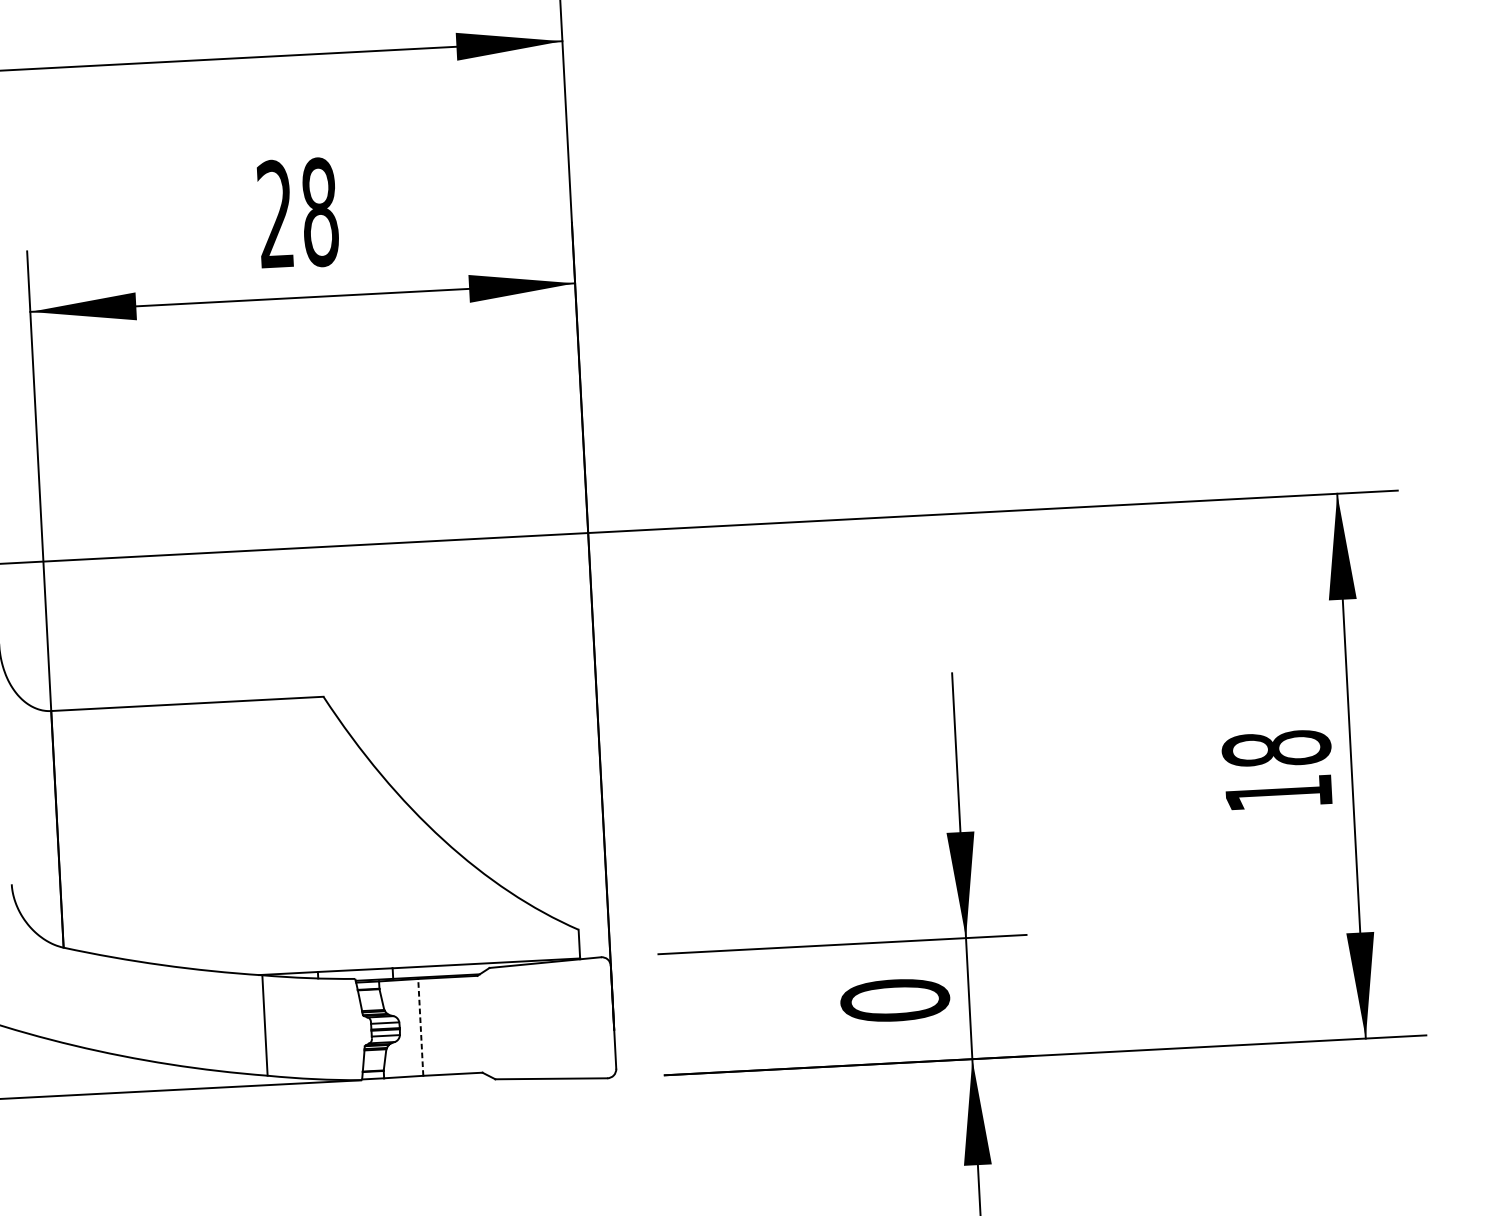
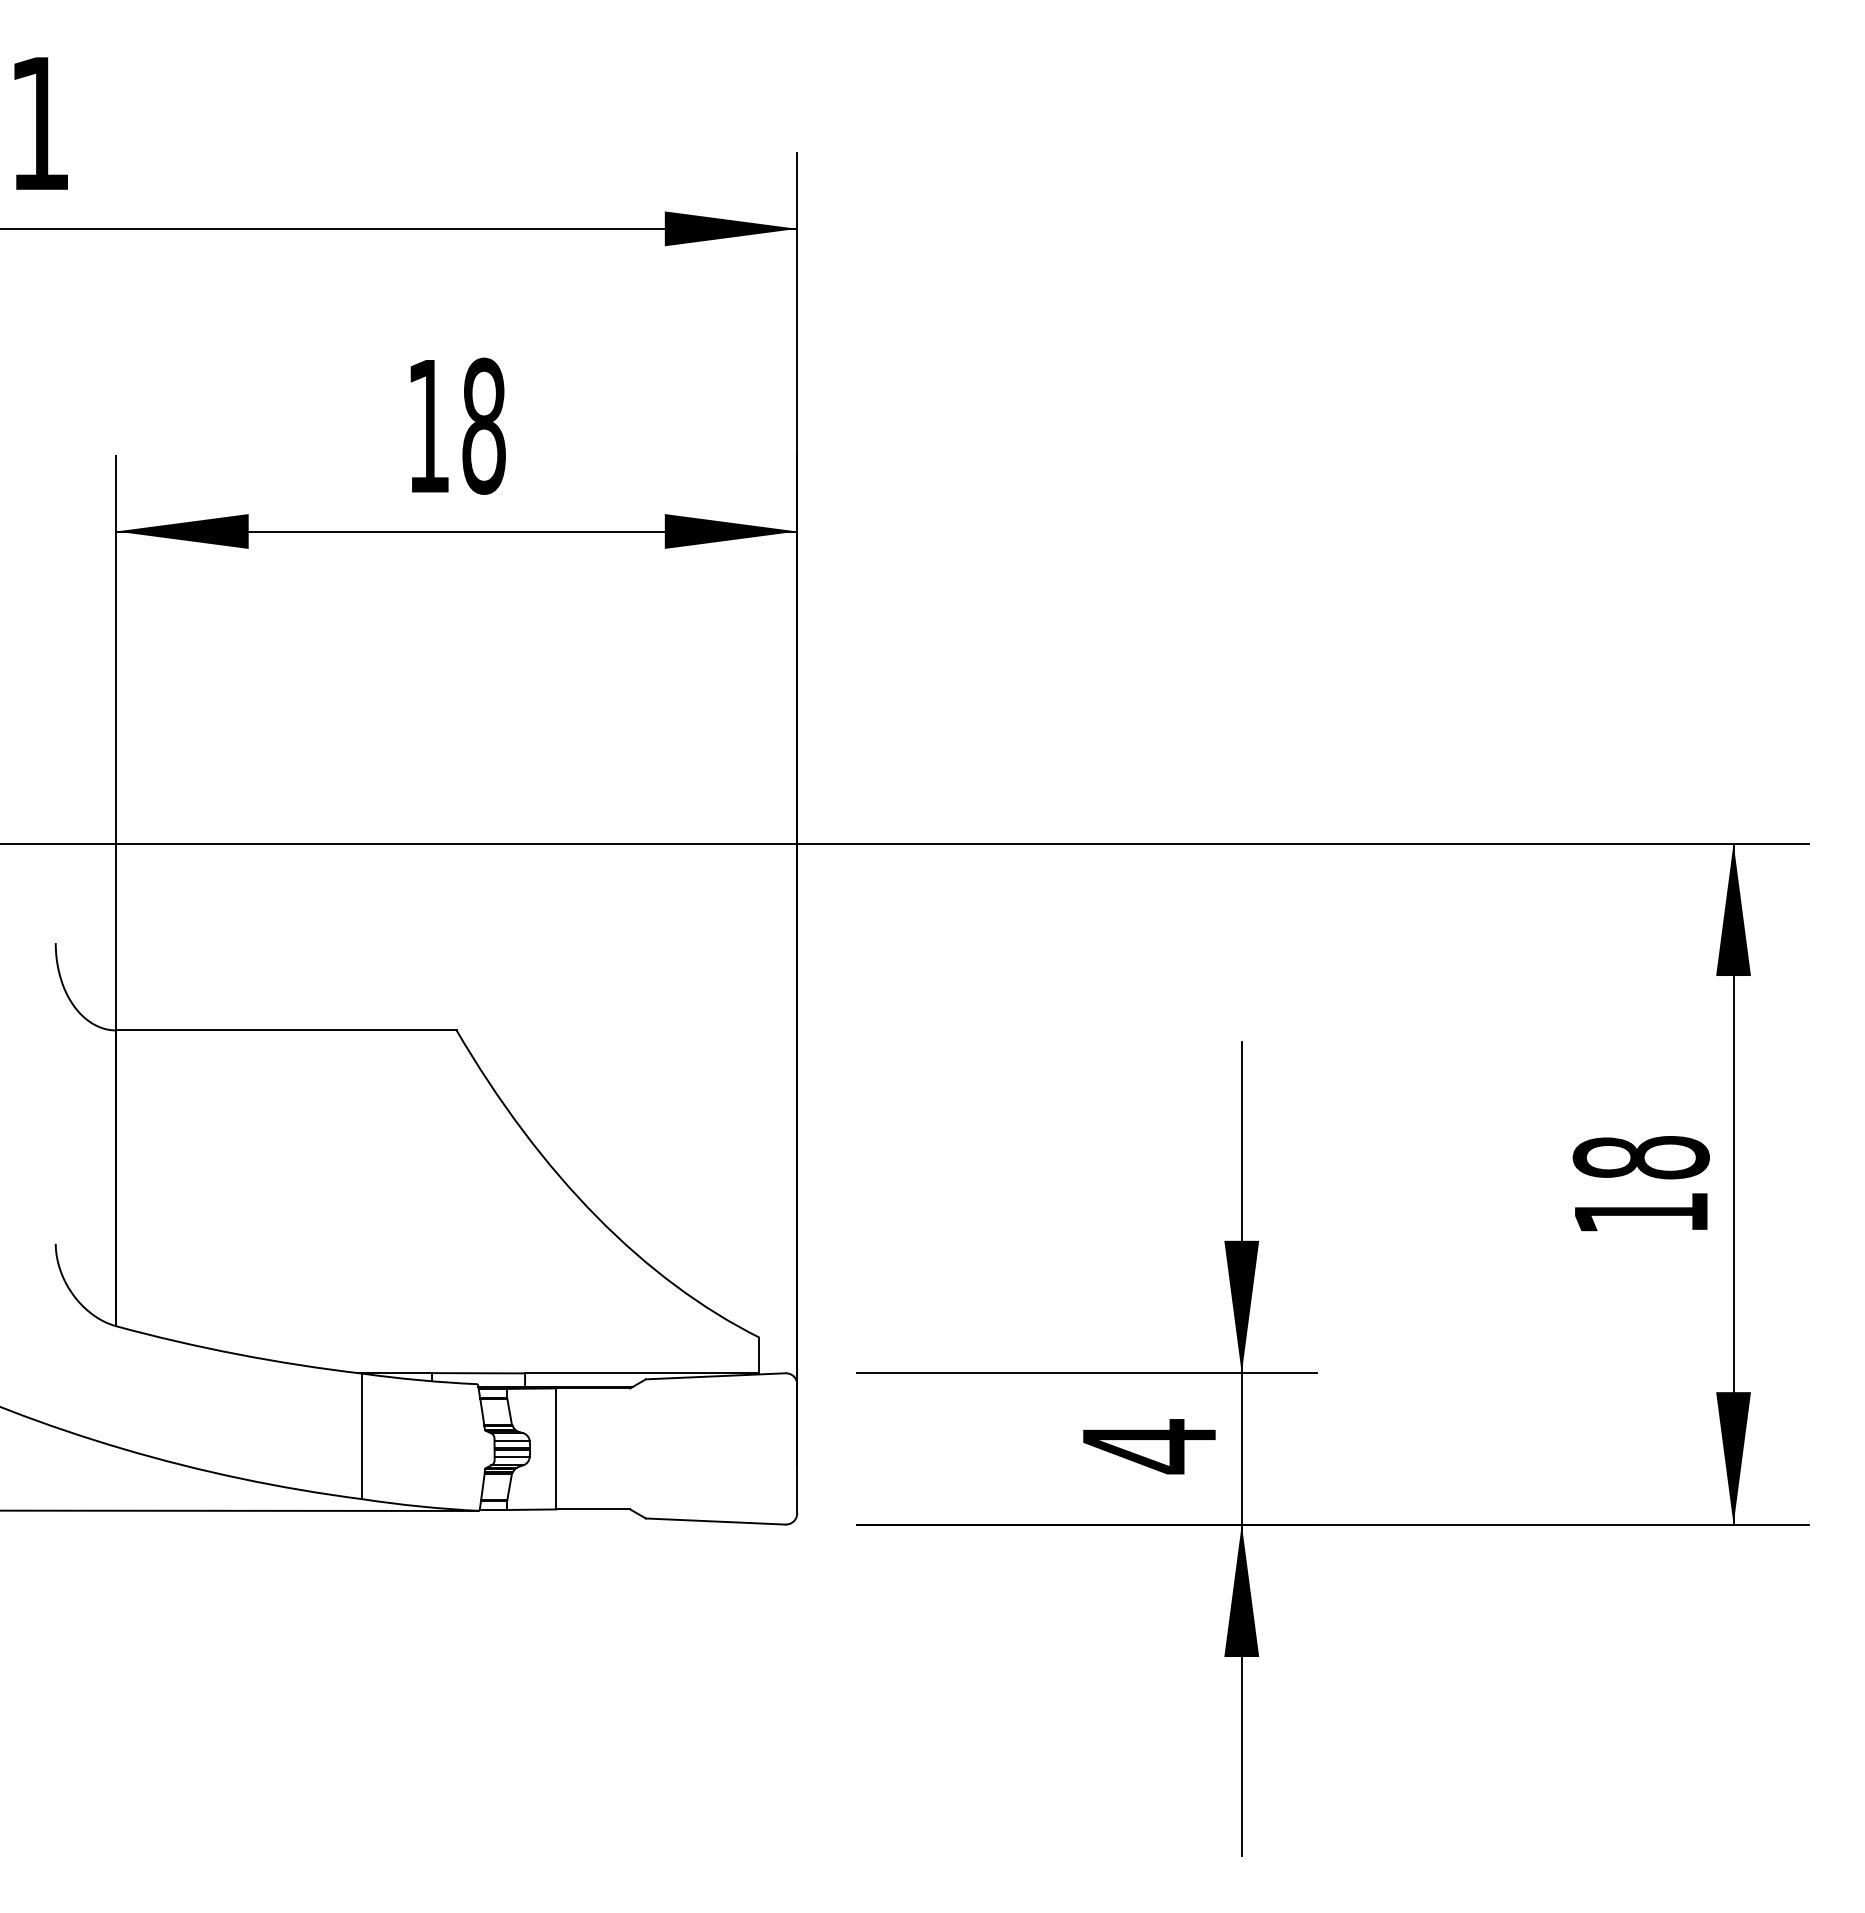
text: (274, 213) -> (427, 424), 28 -> 18
text: (895, 1000) -> (1149, 1446), 0 -> 4
line: (420, 1027) -> (556, 1448), dashed -> solid

